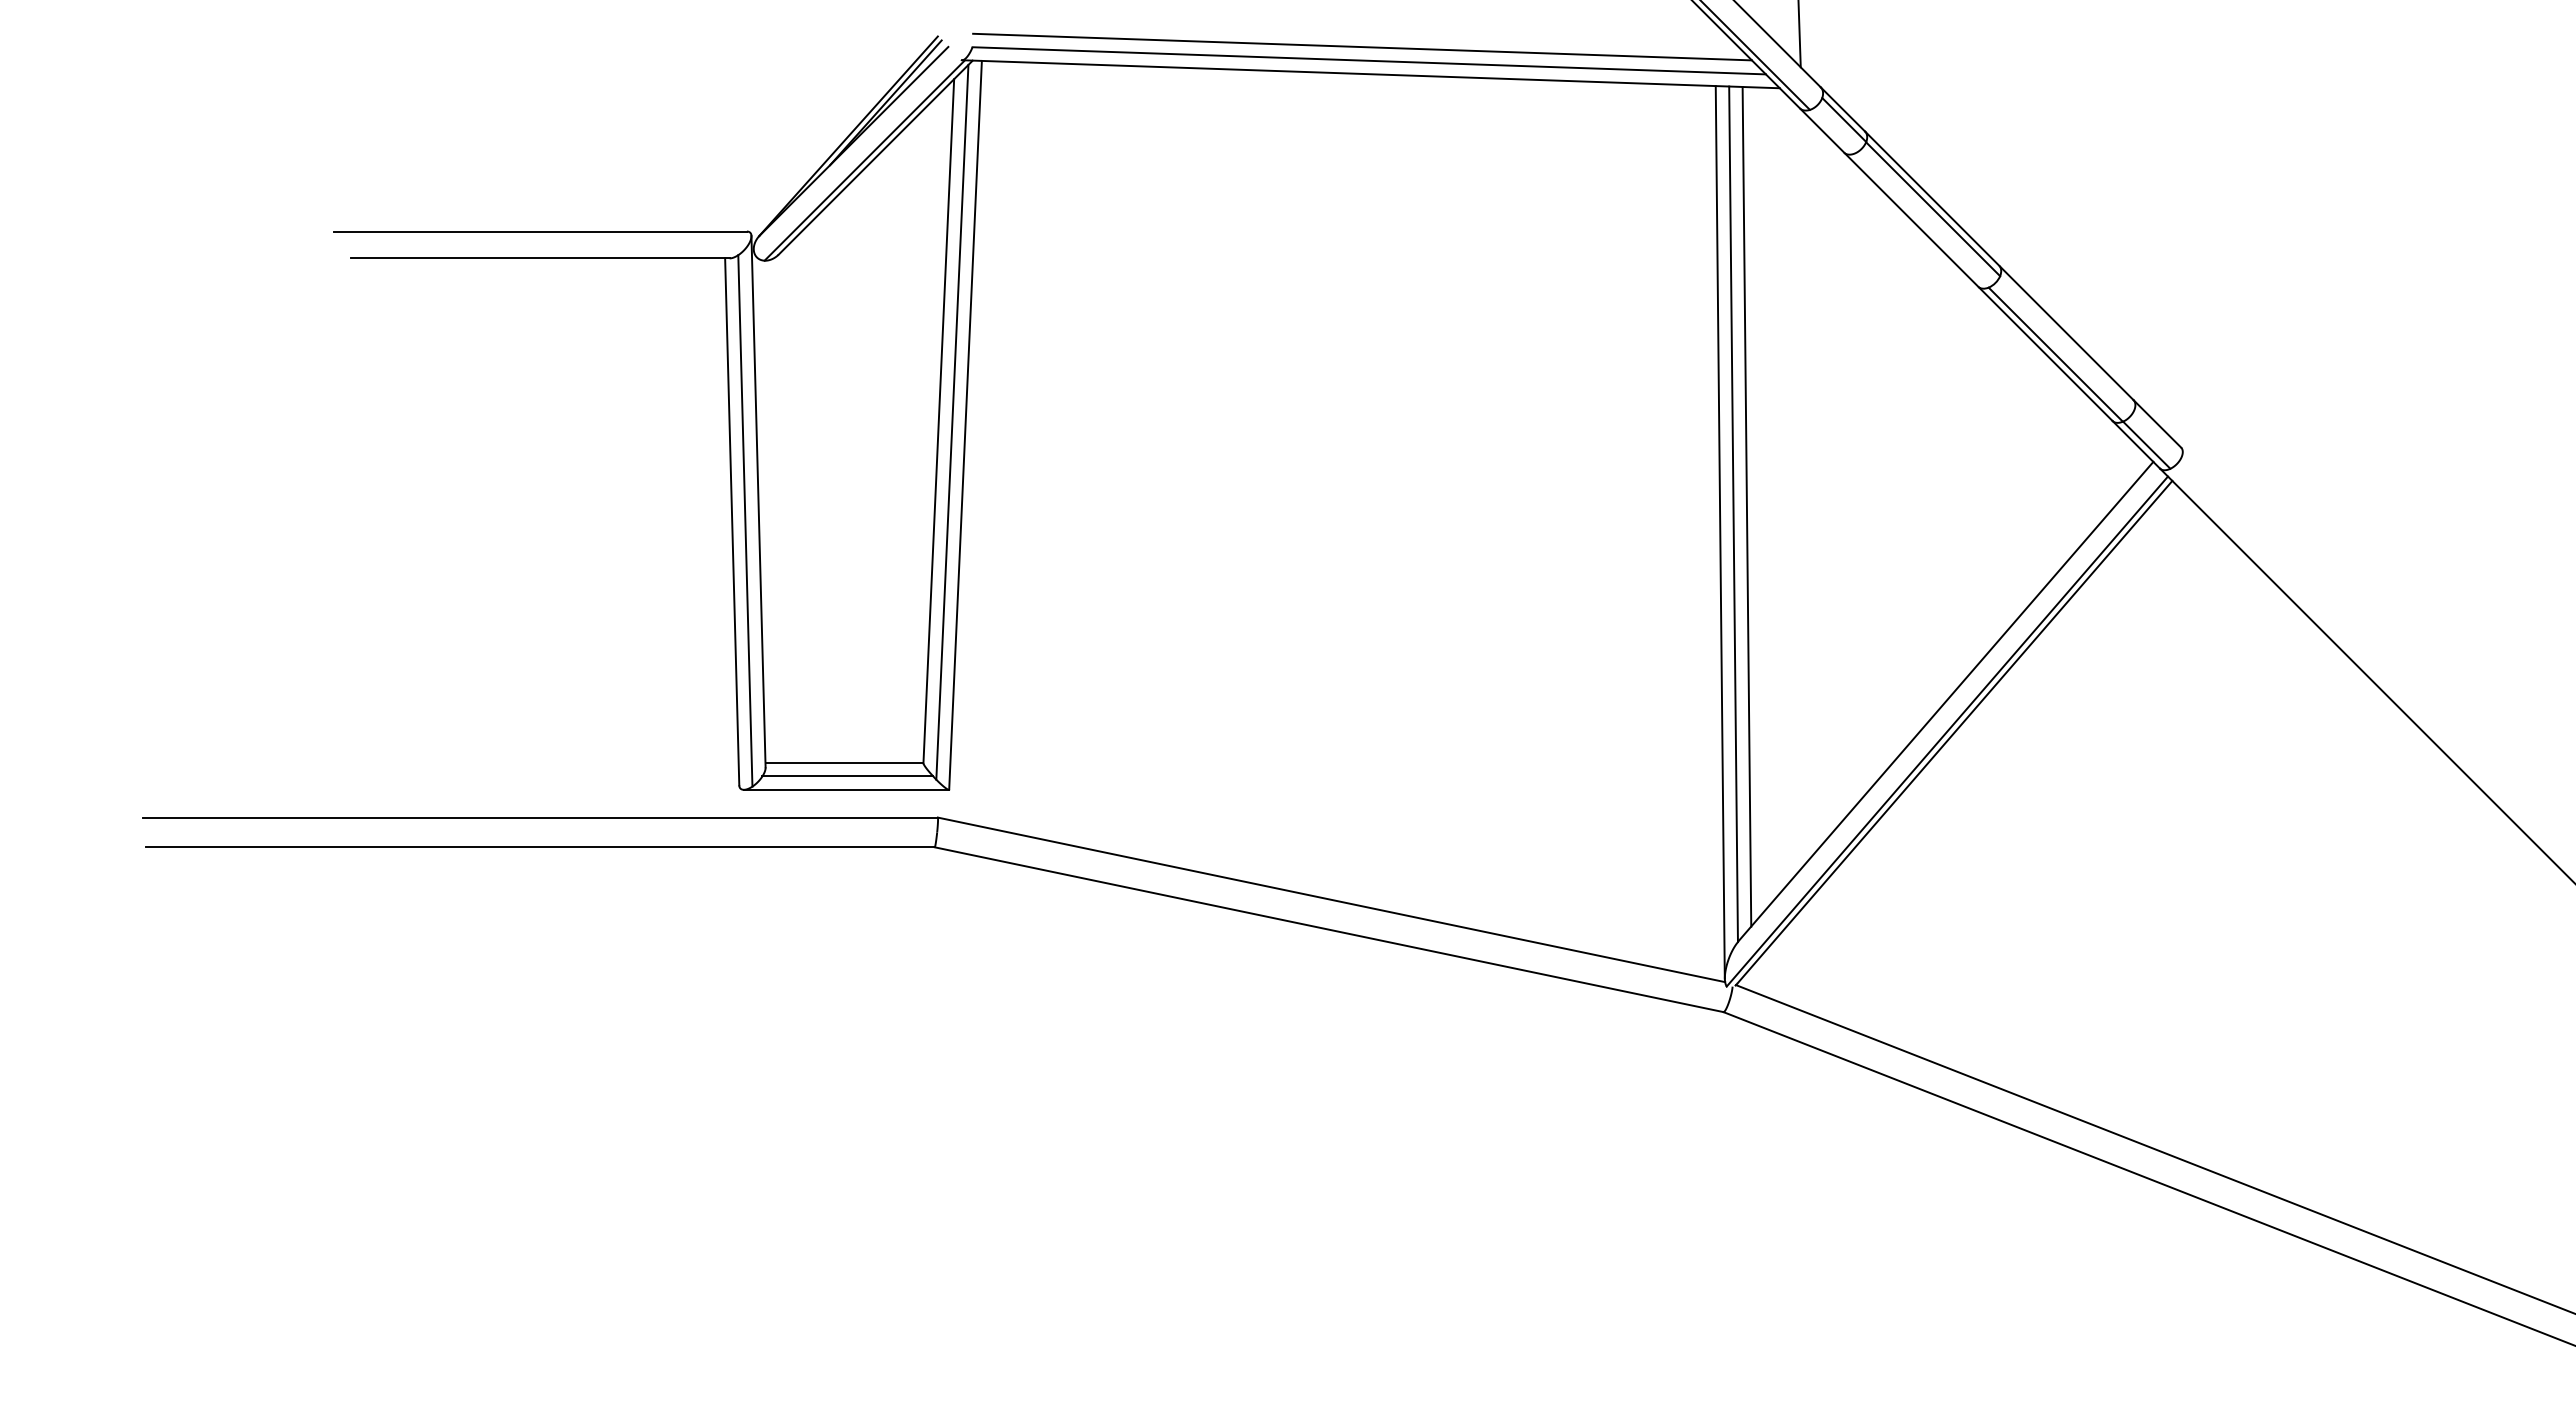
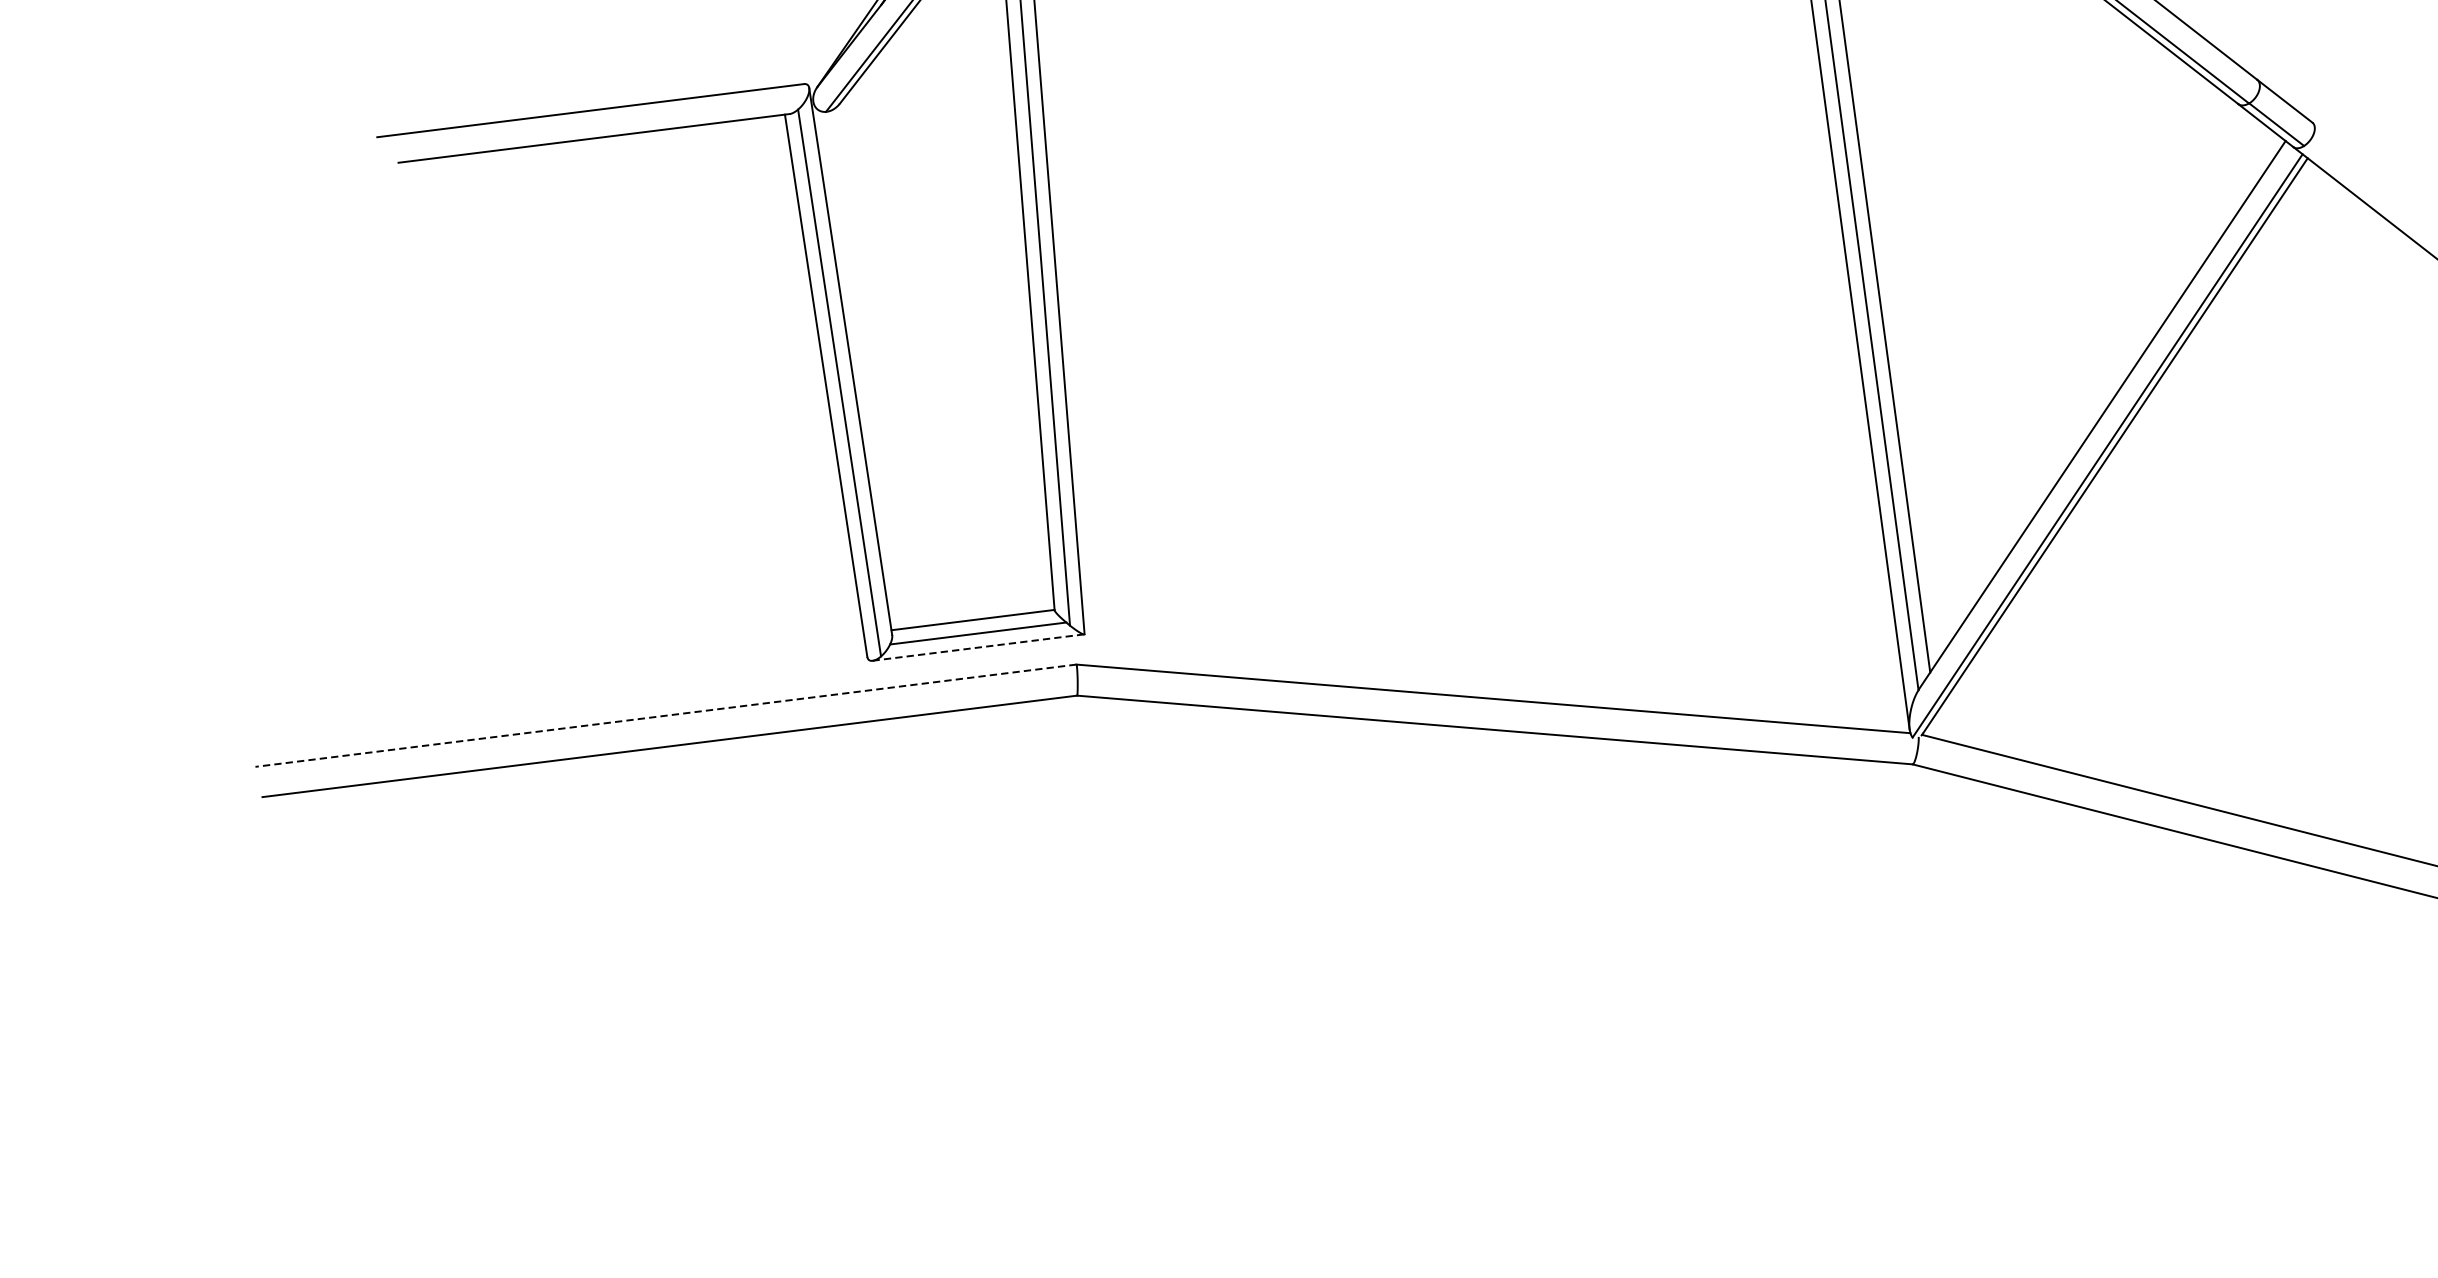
line: (846, 789) -> (978, 647), solid -> dashed
line: (540, 817) -> (666, 715), solid -> dashed

